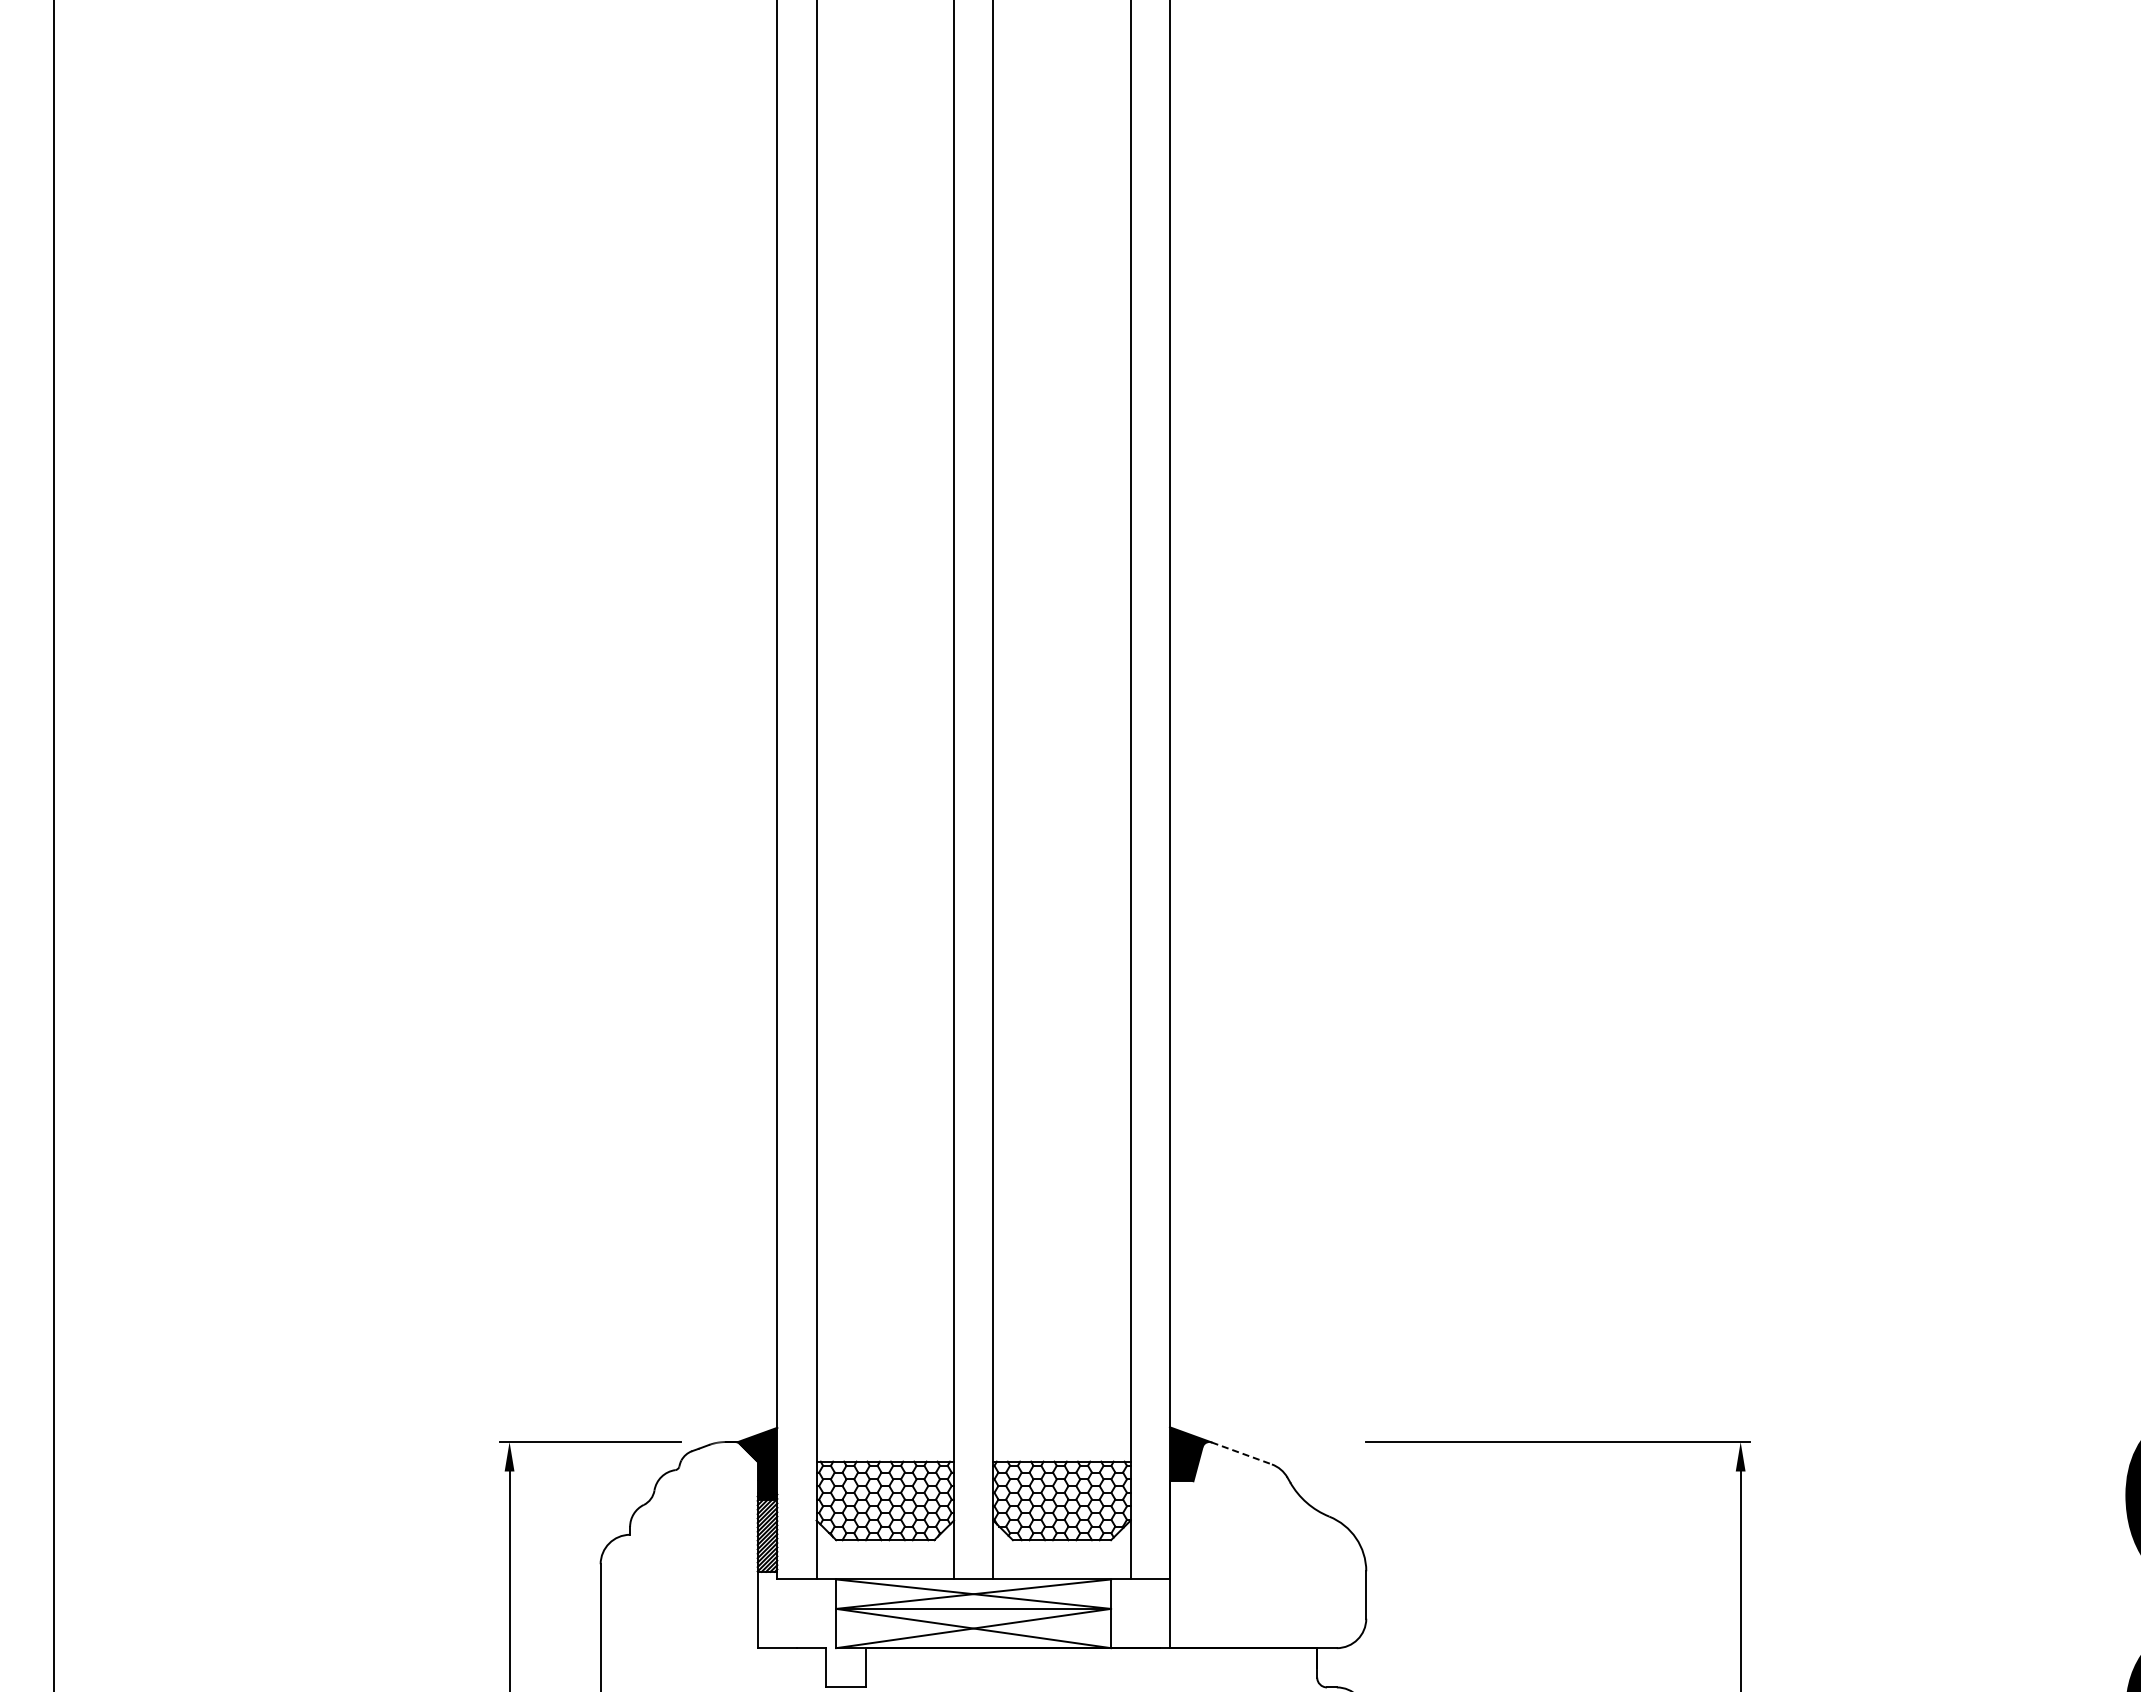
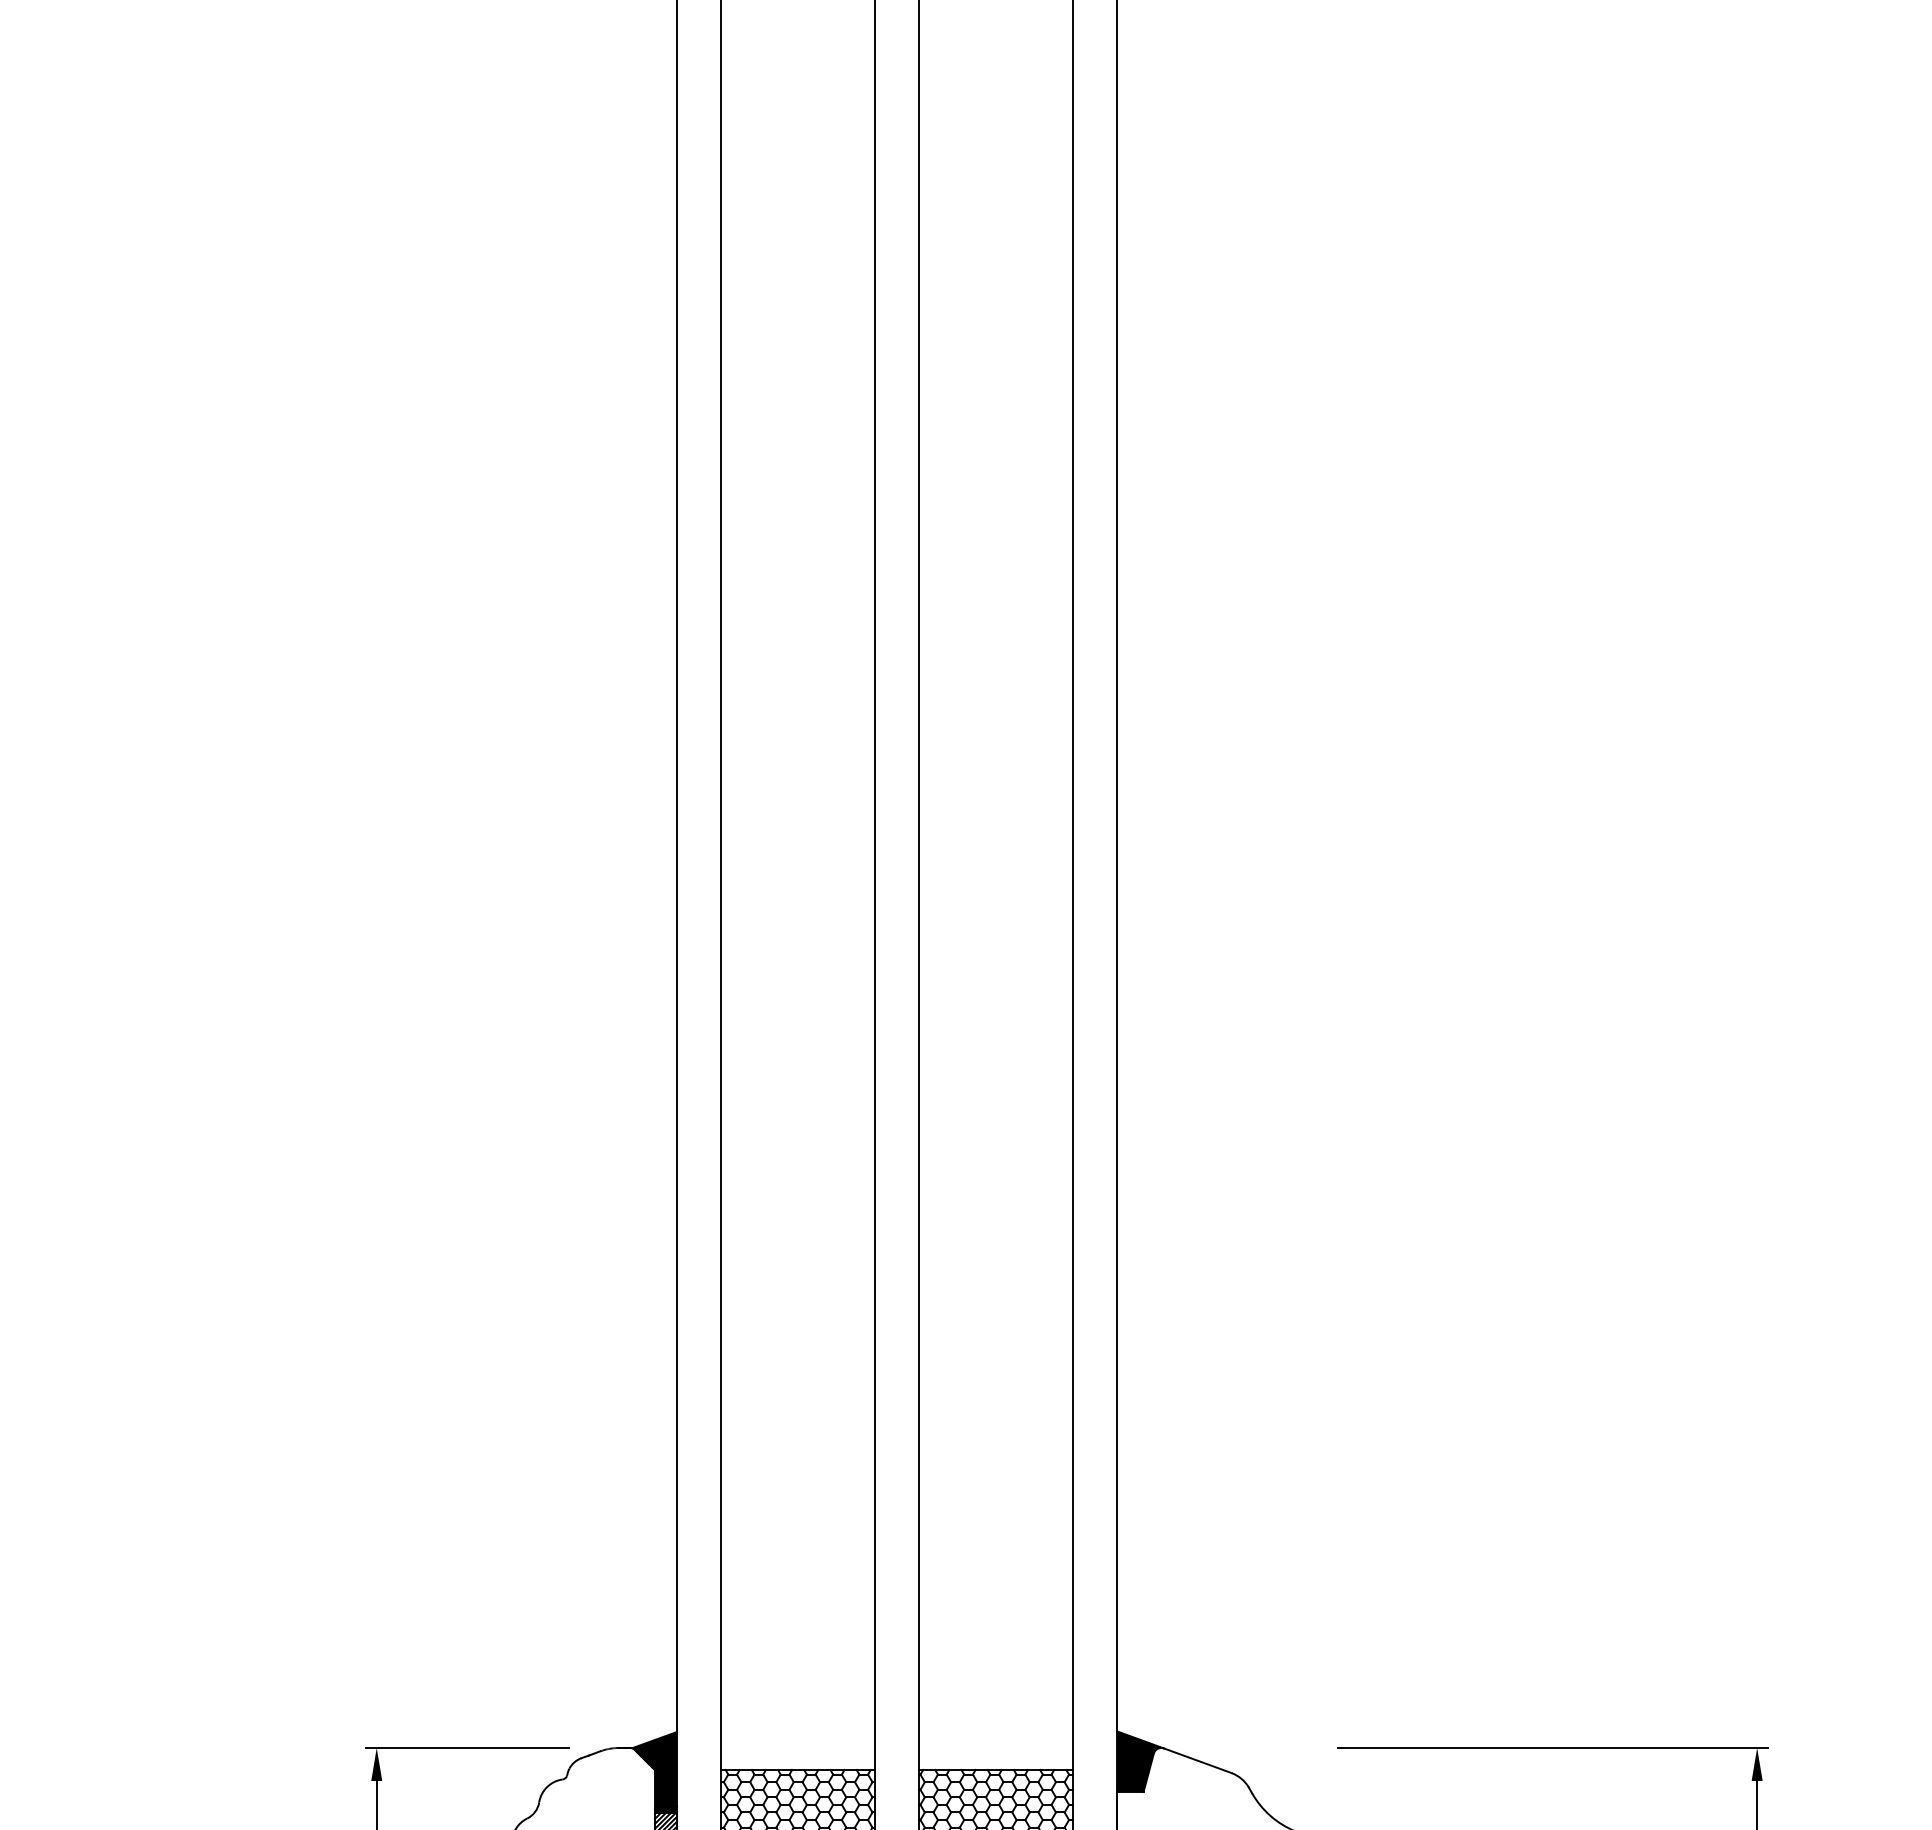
line: (1242, 1453) -> (1198, 1760), dashed -> solid

